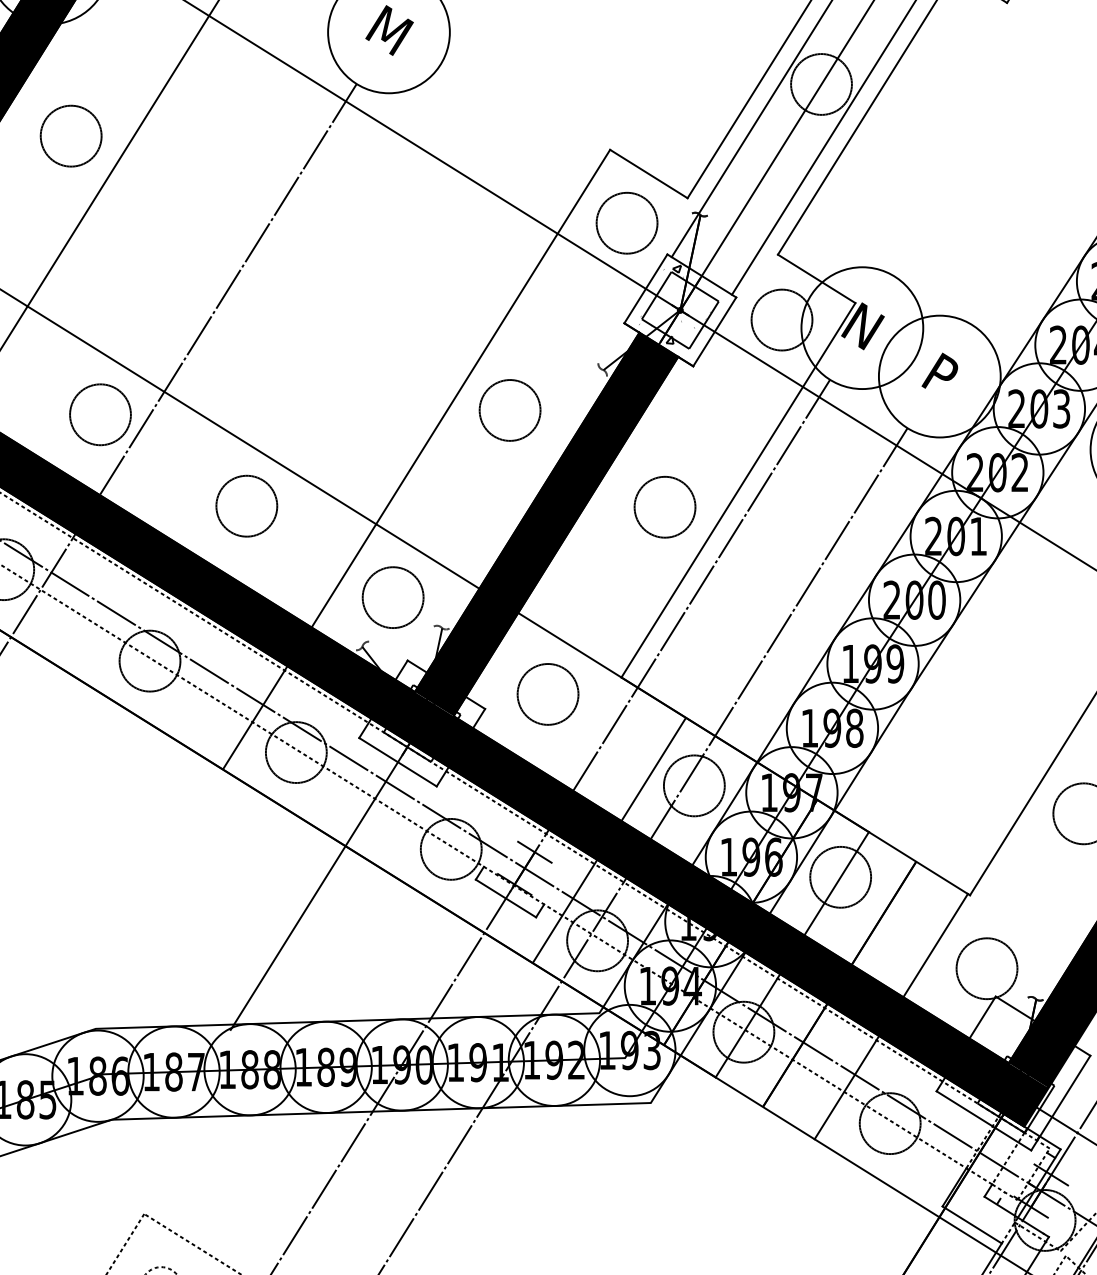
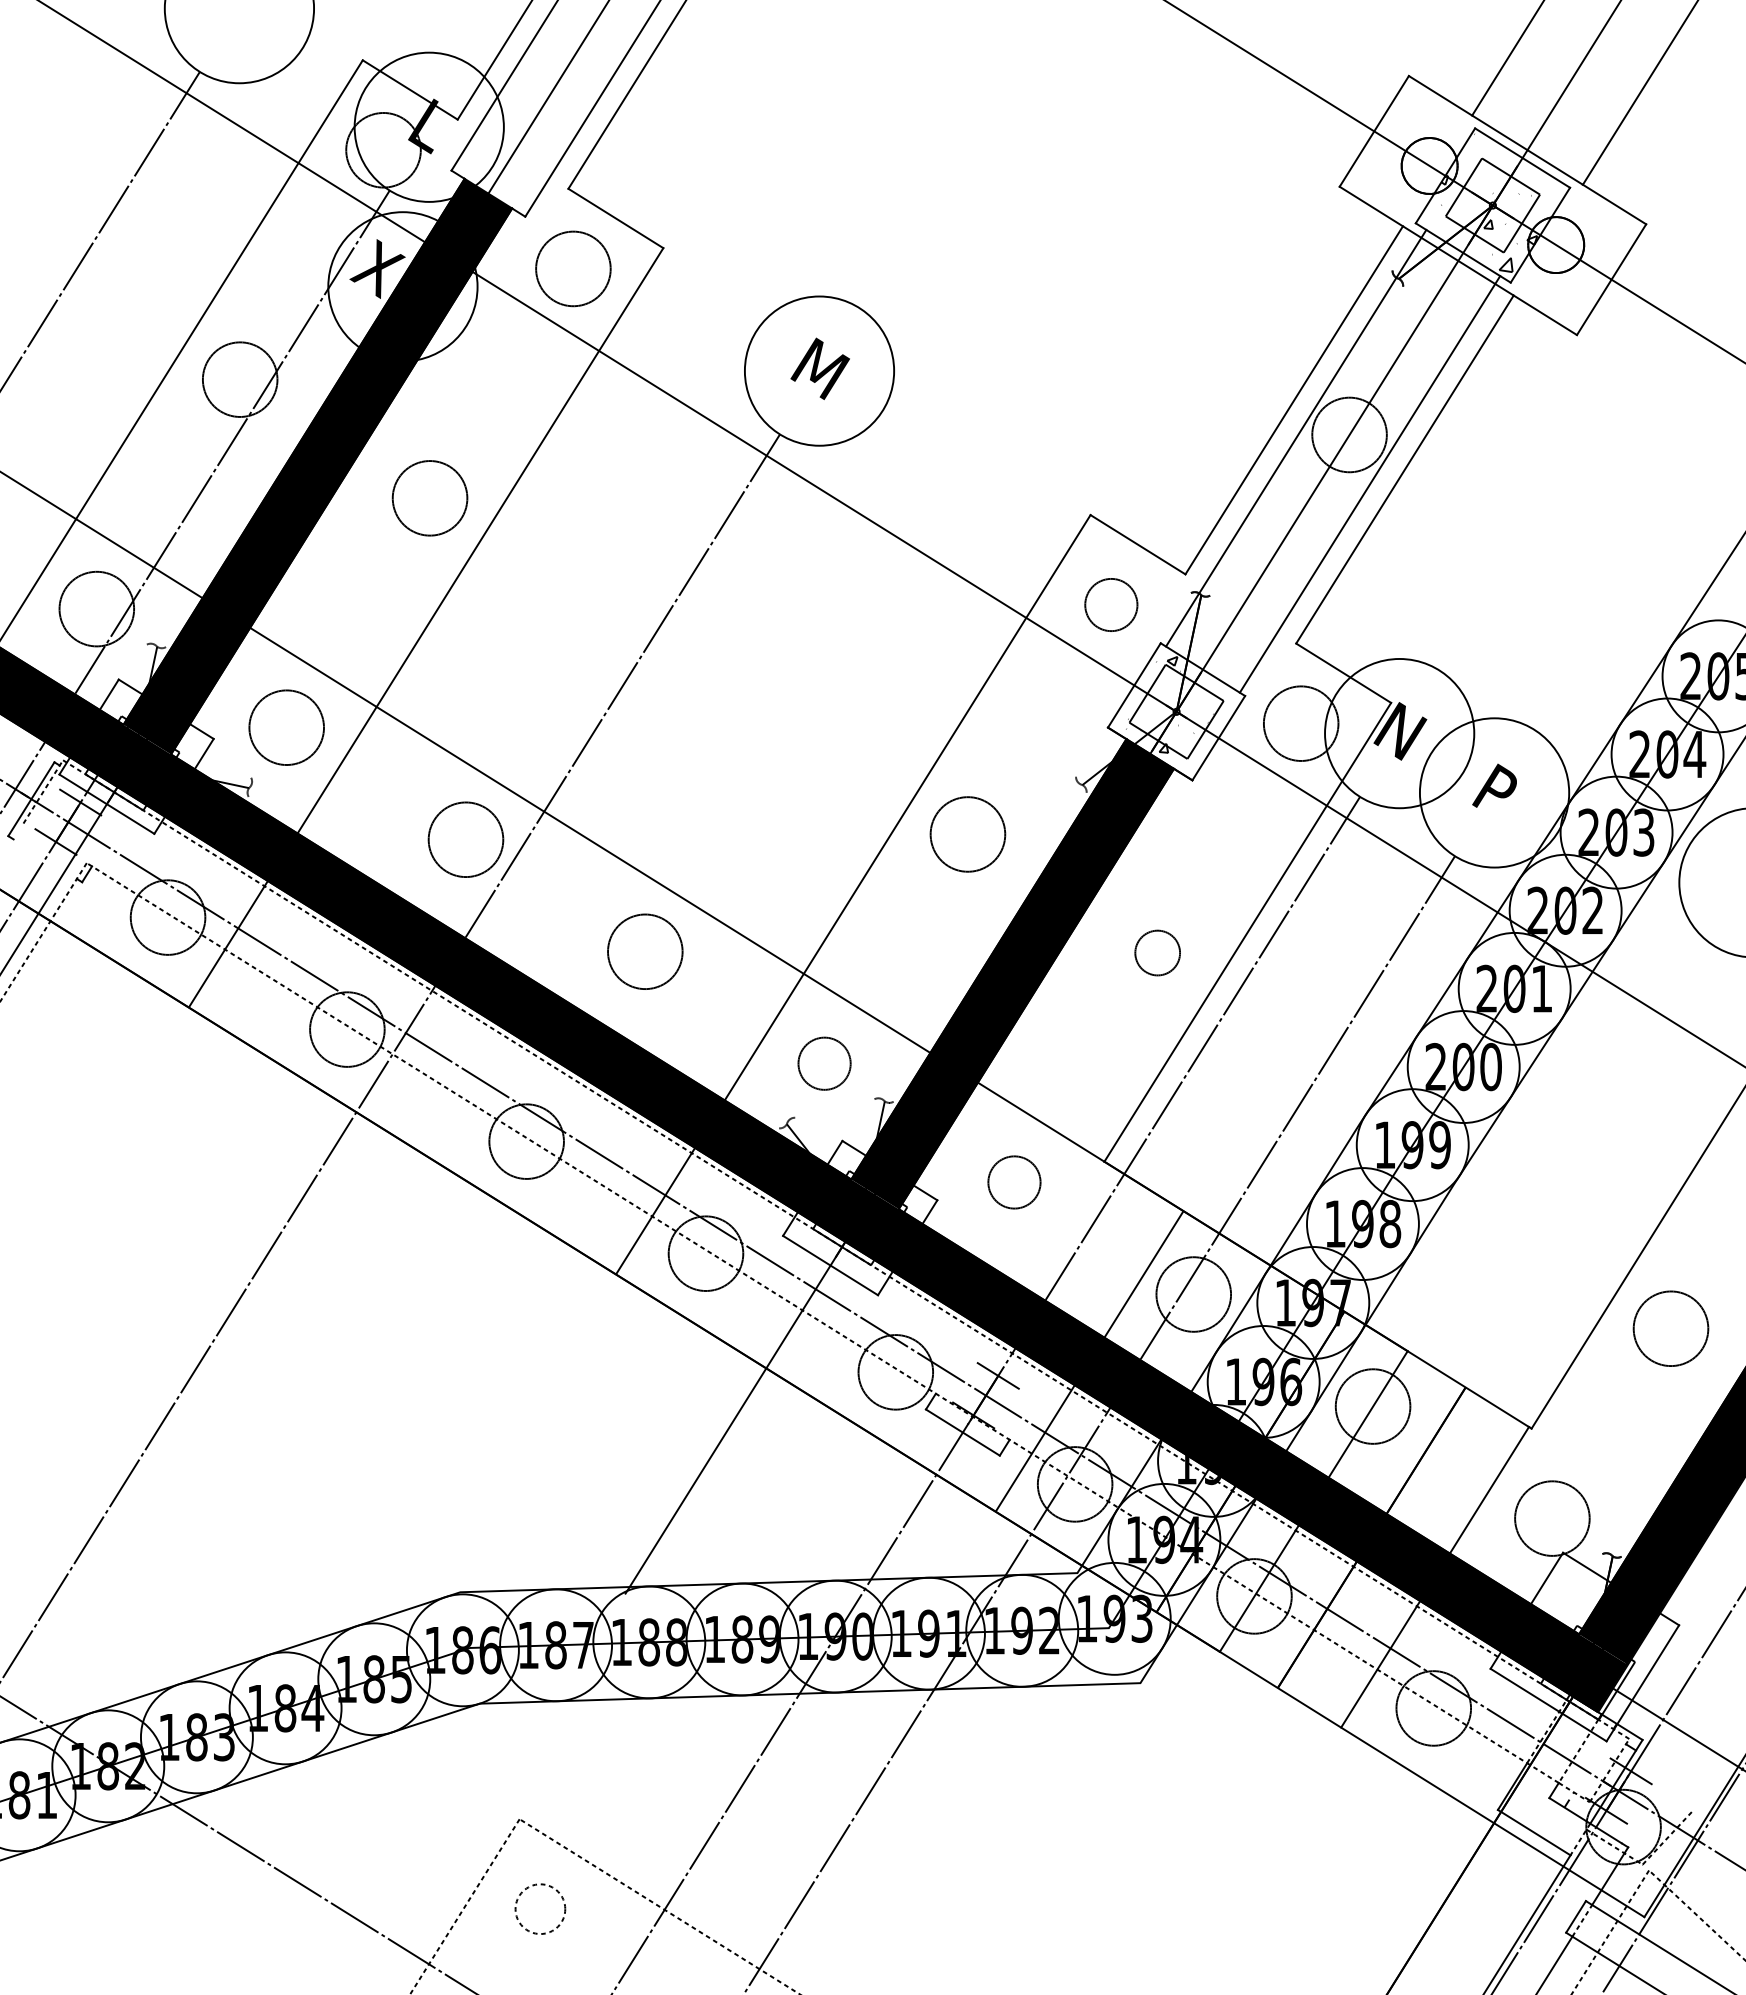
part: (627, 222) -> (1111, 604), size x0.7
part: (664, 506) -> (1157, 952), size x0.6
part: (393, 597) -> (824, 1063), size x0.7
part: (548, 694) -> (1014, 1182), size x0.7

